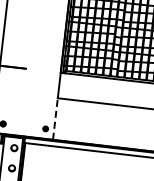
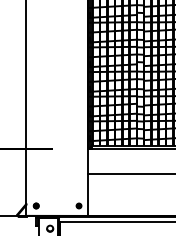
line: (55, 119) -> (87, 195), dashed -> solid

